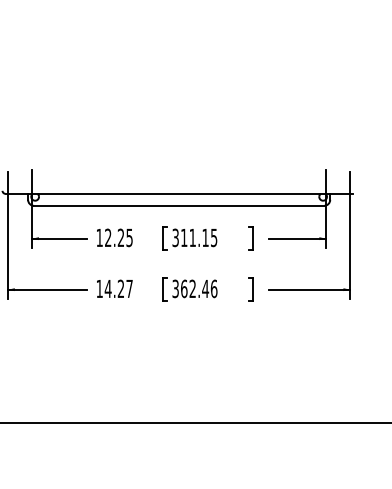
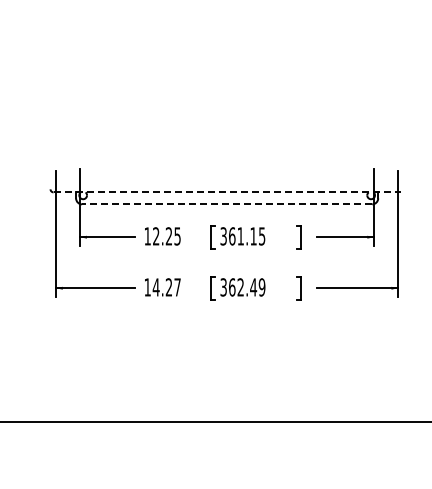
line: (179, 193) -> (227, 192), solid -> dashed
line: (178, 205) -> (226, 204), solid -> dashed
text: (184, 237) -> (232, 236), 311.15 -> 361.15
text: (213, 288) -> (261, 287), 362.46 -> 362.49

